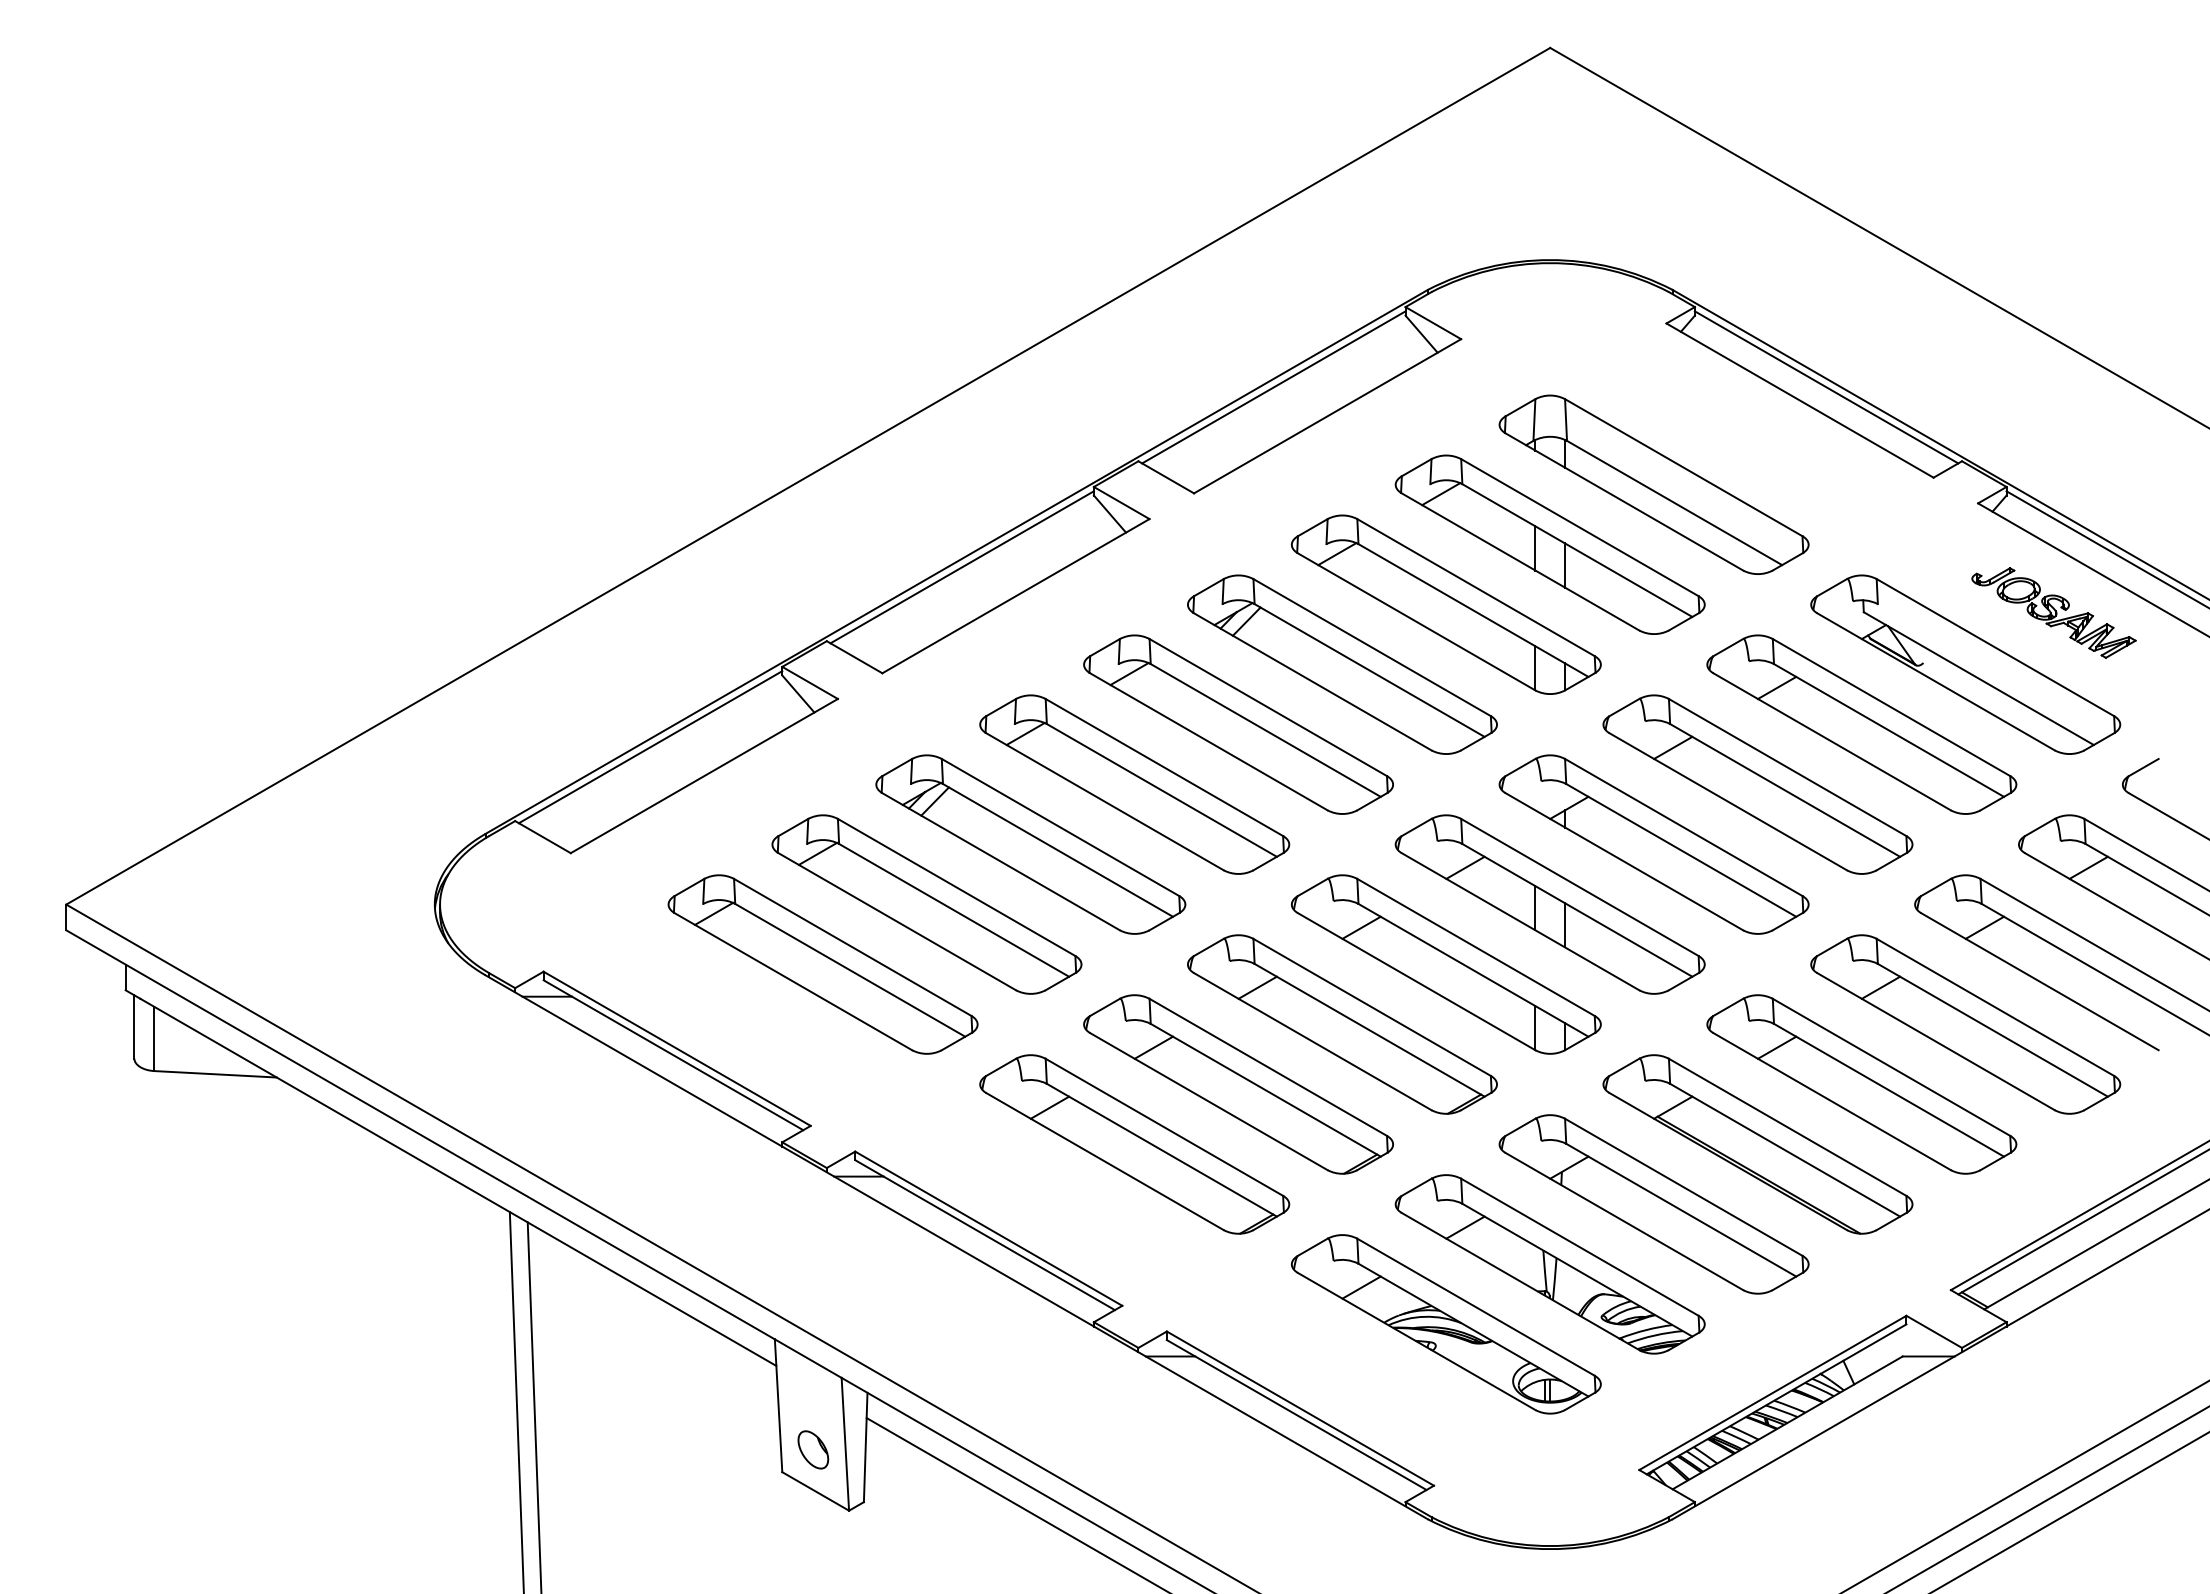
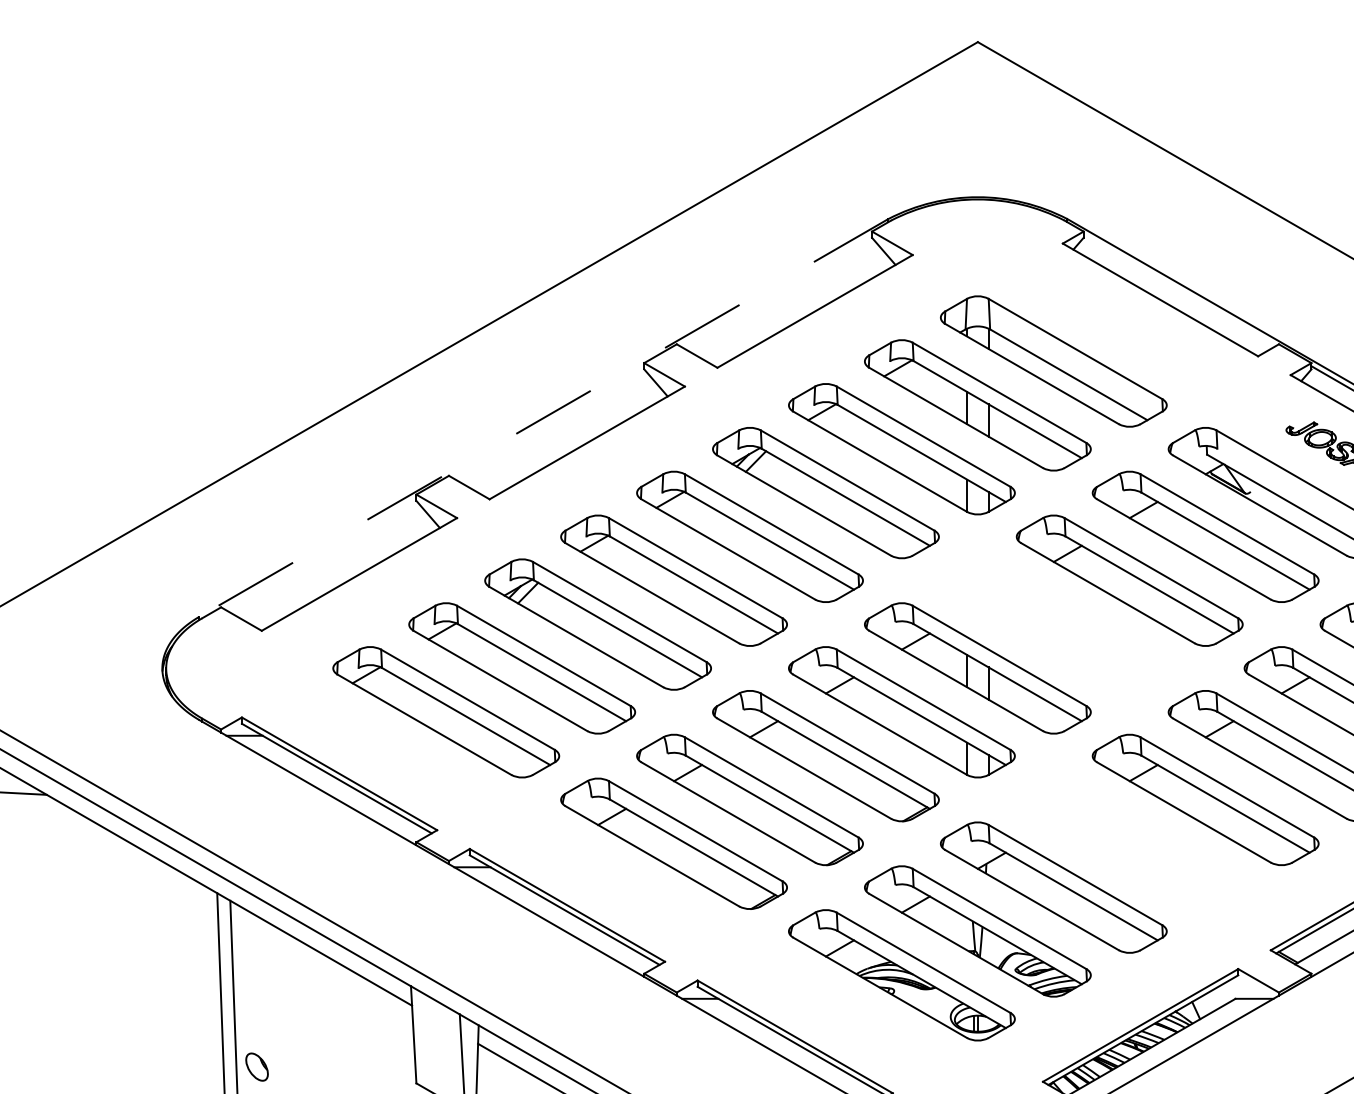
line: (1273, 387) -> (775, 290), removed
line: (1826, 387) -> (1179, 290), removed
line: (956, 562) -> (543, 418), solid -> dashed
line: (961, 567) -> (547, 421), removed
line: (650, 747) -> (320, 553), removed
part: (1653, 844) -> (1053, 624), removed
part: (1757, 1144) -> (1129, 843), removed
part: (813, 1449) -> (257, 1066), moved

